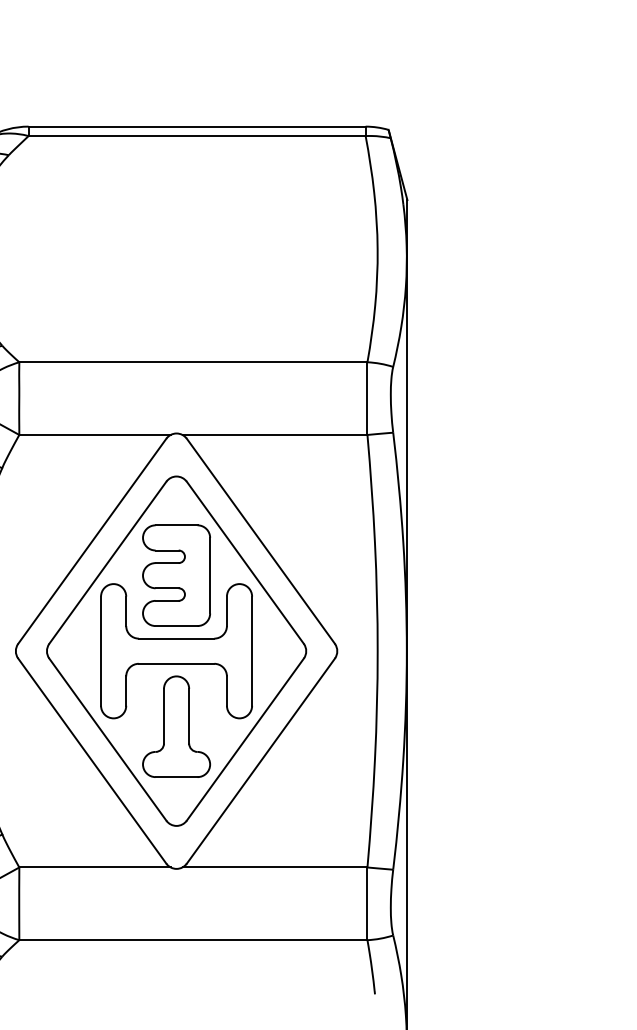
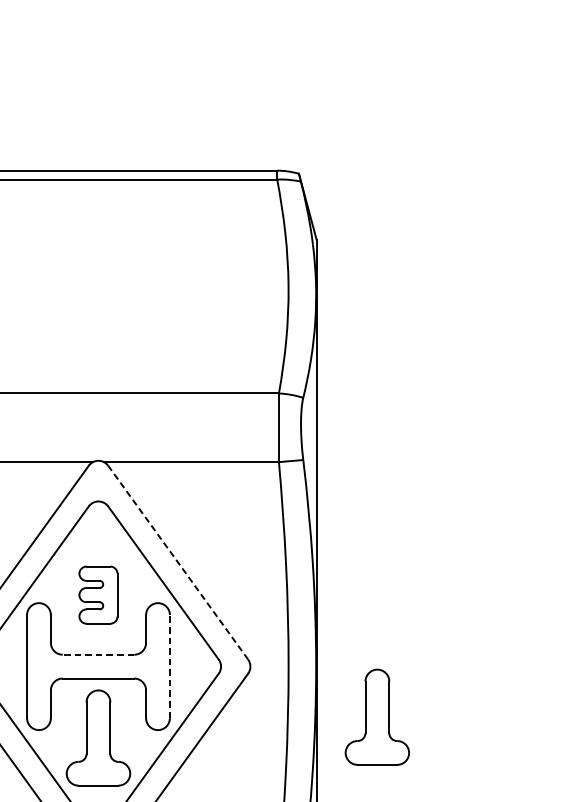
line: (260, 541) -> (177, 562), solid -> dashed
part: (176, 575) -> (98, 595), size x0.6
line: (176, 638) -> (98, 654), solid -> dashed
line: (252, 651) -> (170, 666), solid -> dashed
part: (471, 704) -> (377, 716), added

